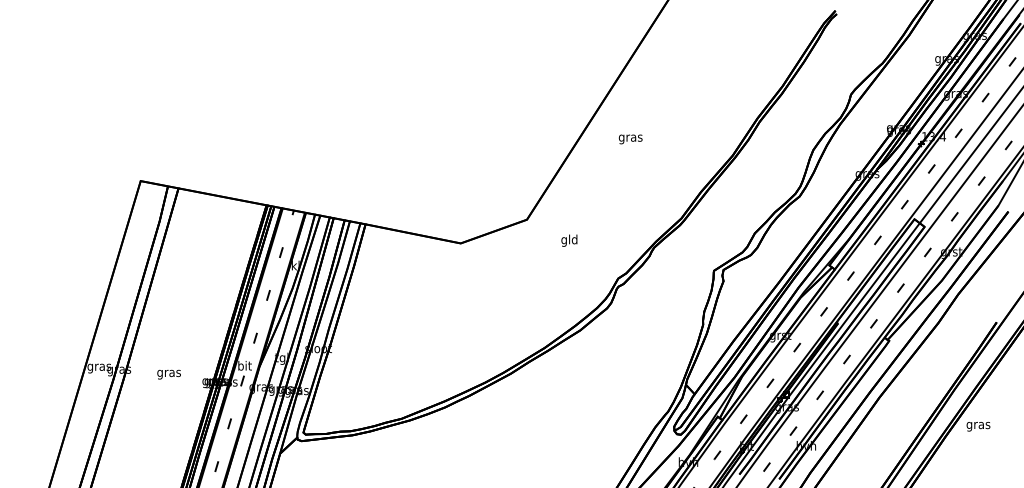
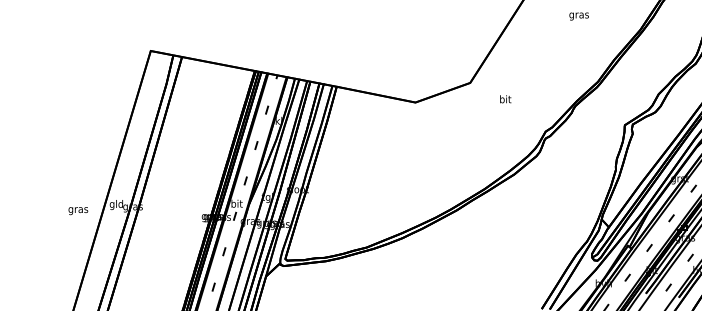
text: (630, 139) -> (579, 16), moved
text: (569, 240) -> (505, 100), gld -> bit
text: (99, 367) -> (116, 205), gras -> gld
text: (168, 374) -> (77, 210), moved

